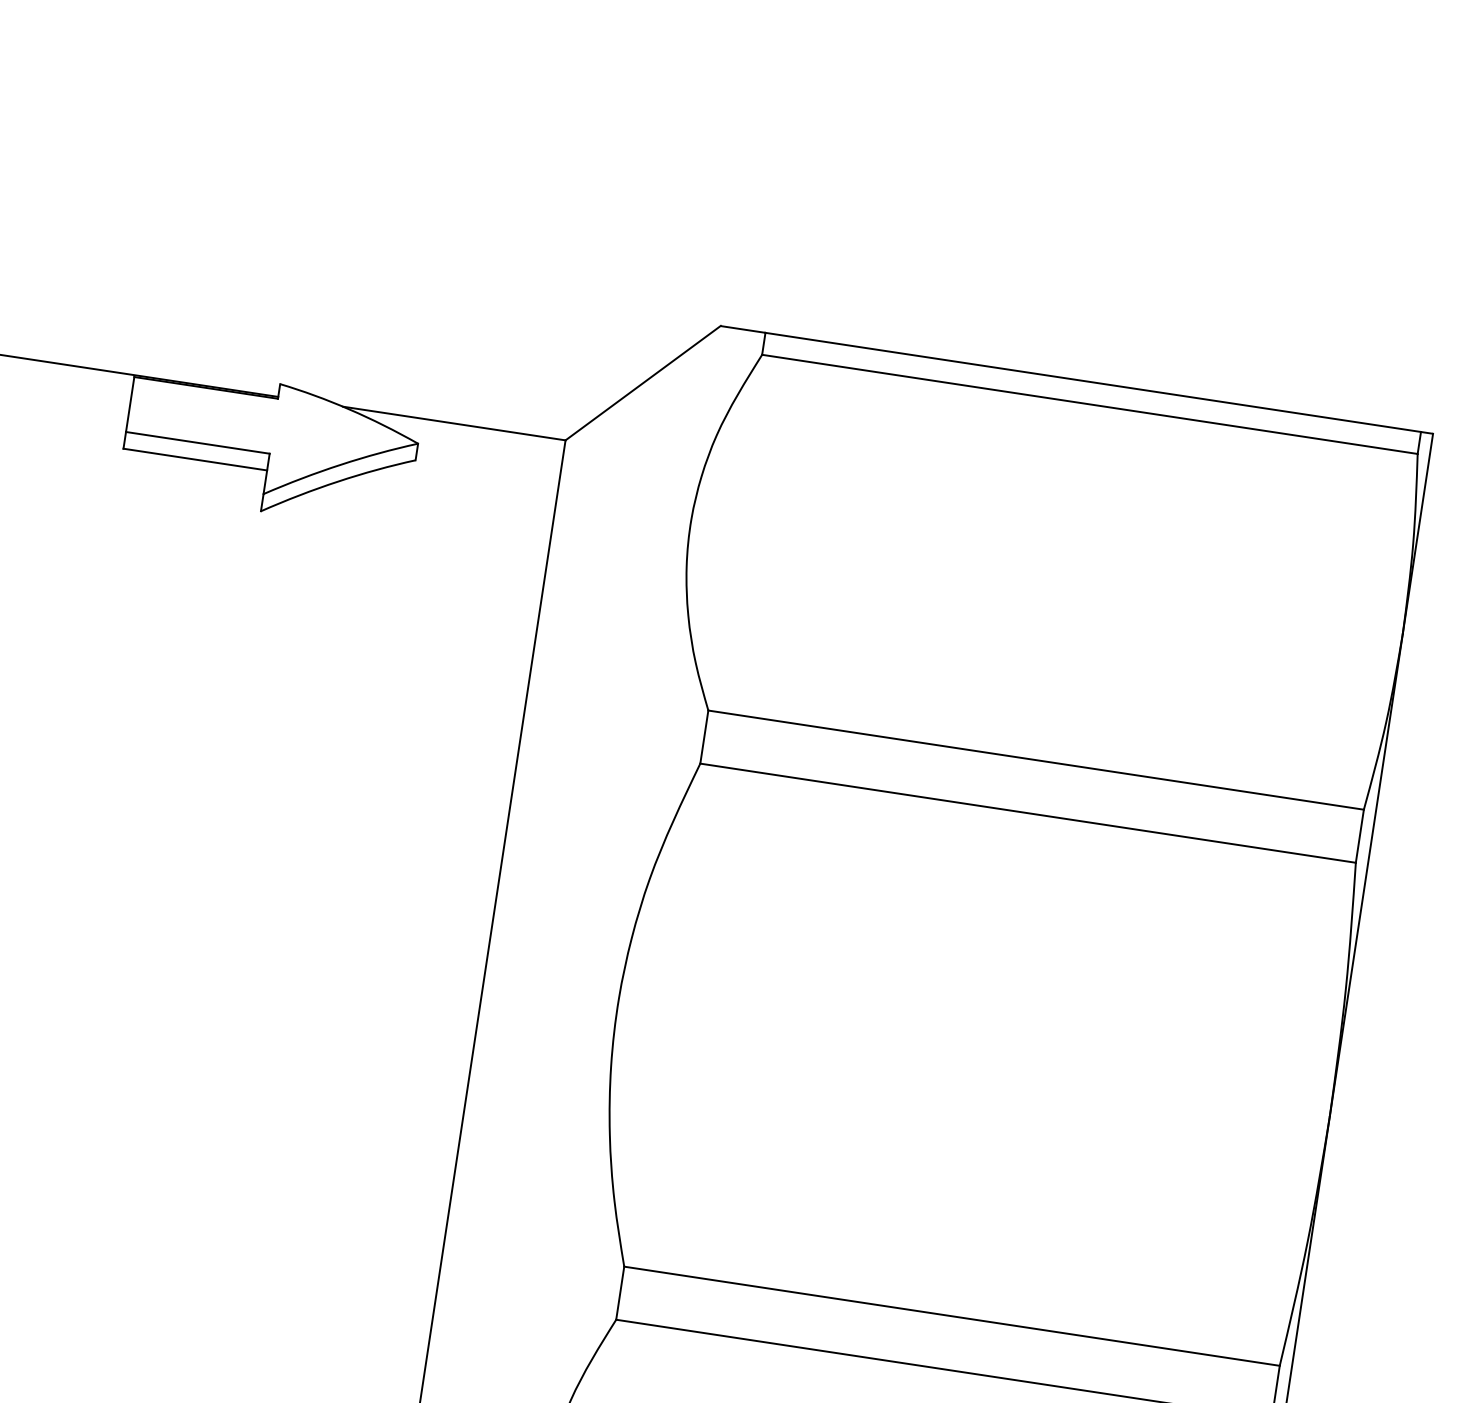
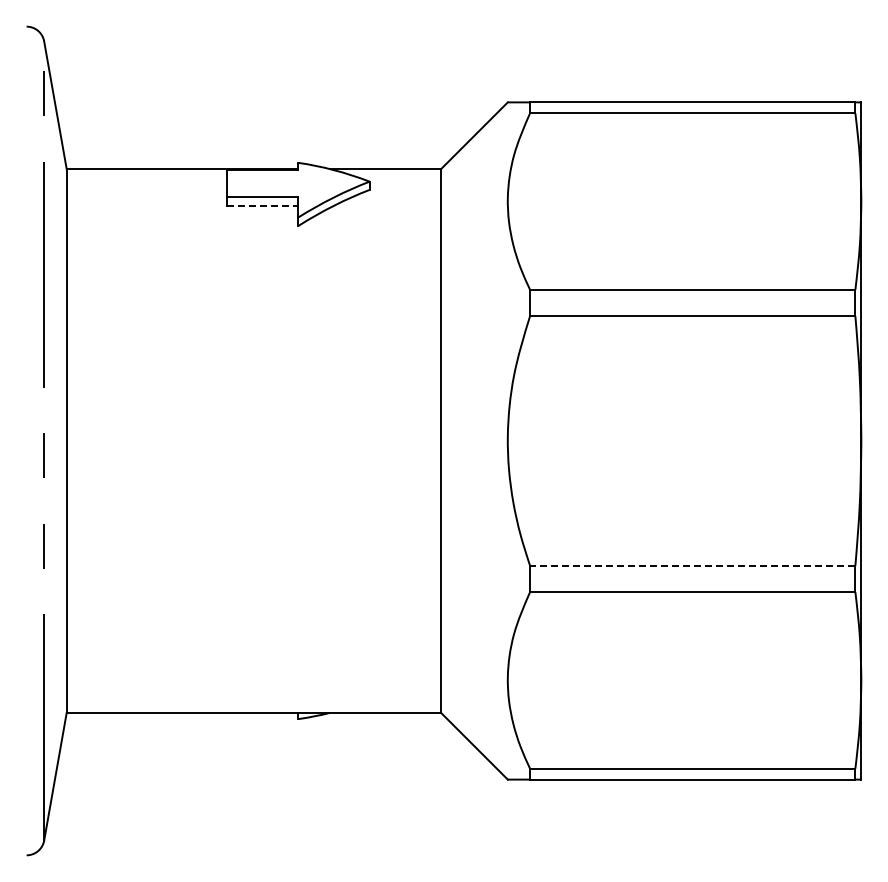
line: (194, 459) -> (262, 205), solid -> dashed
line: (951, 1315) -> (692, 565), solid -> dashed

